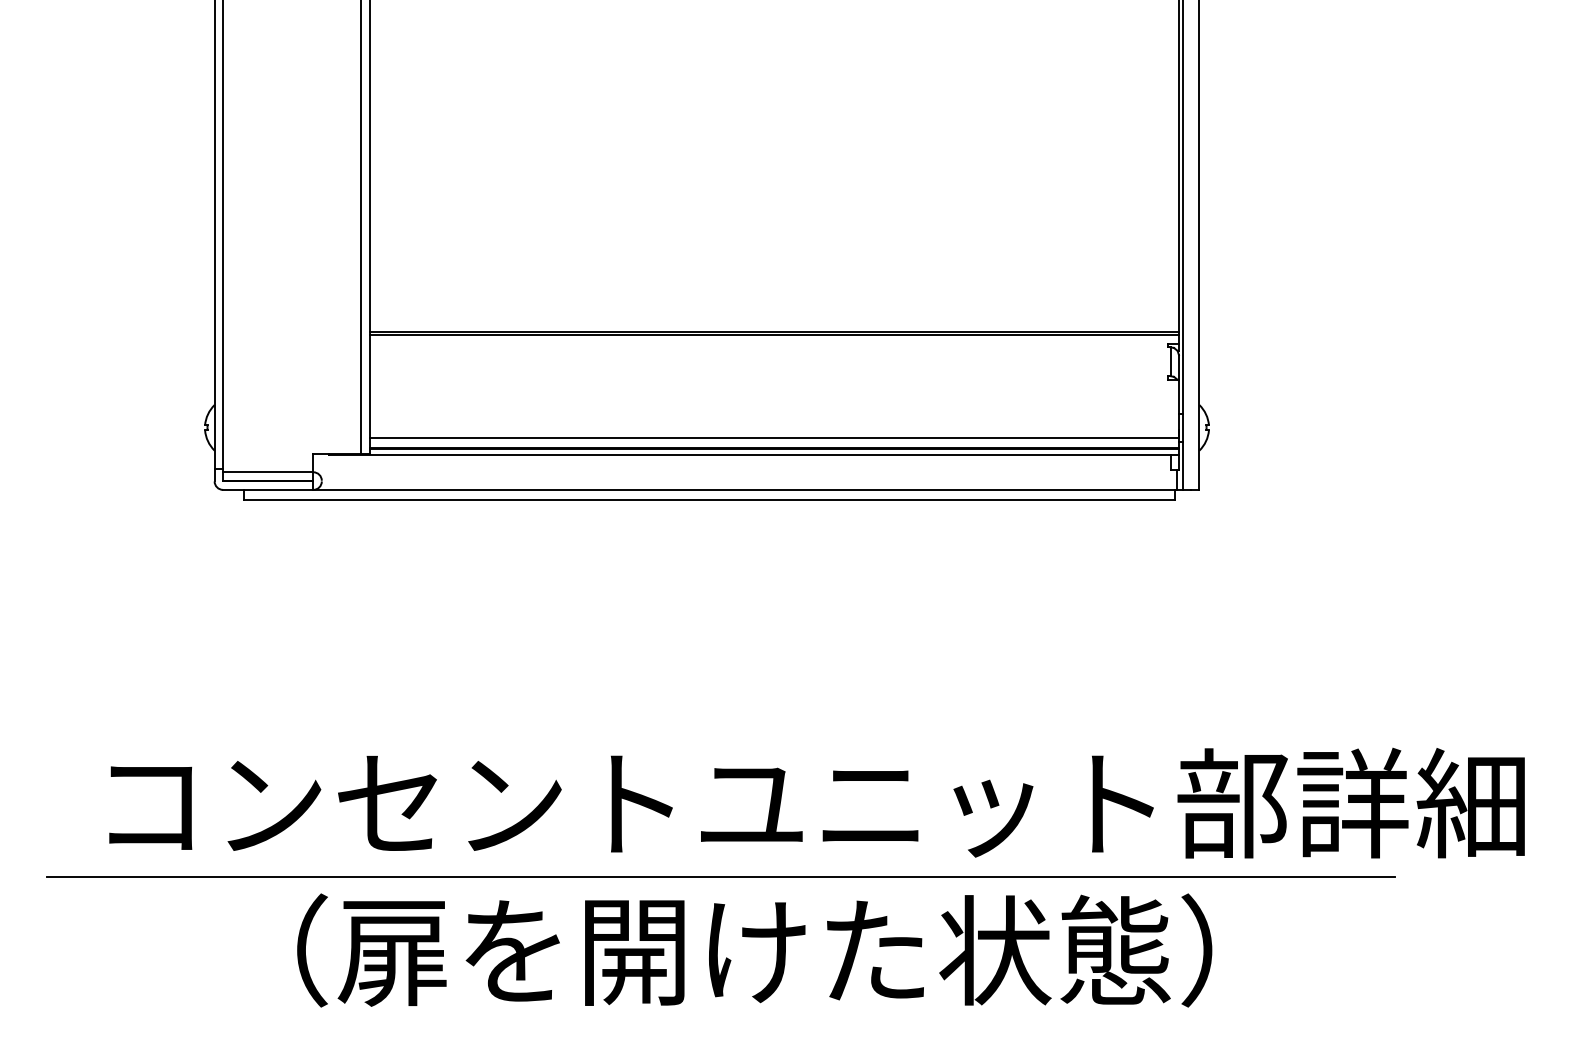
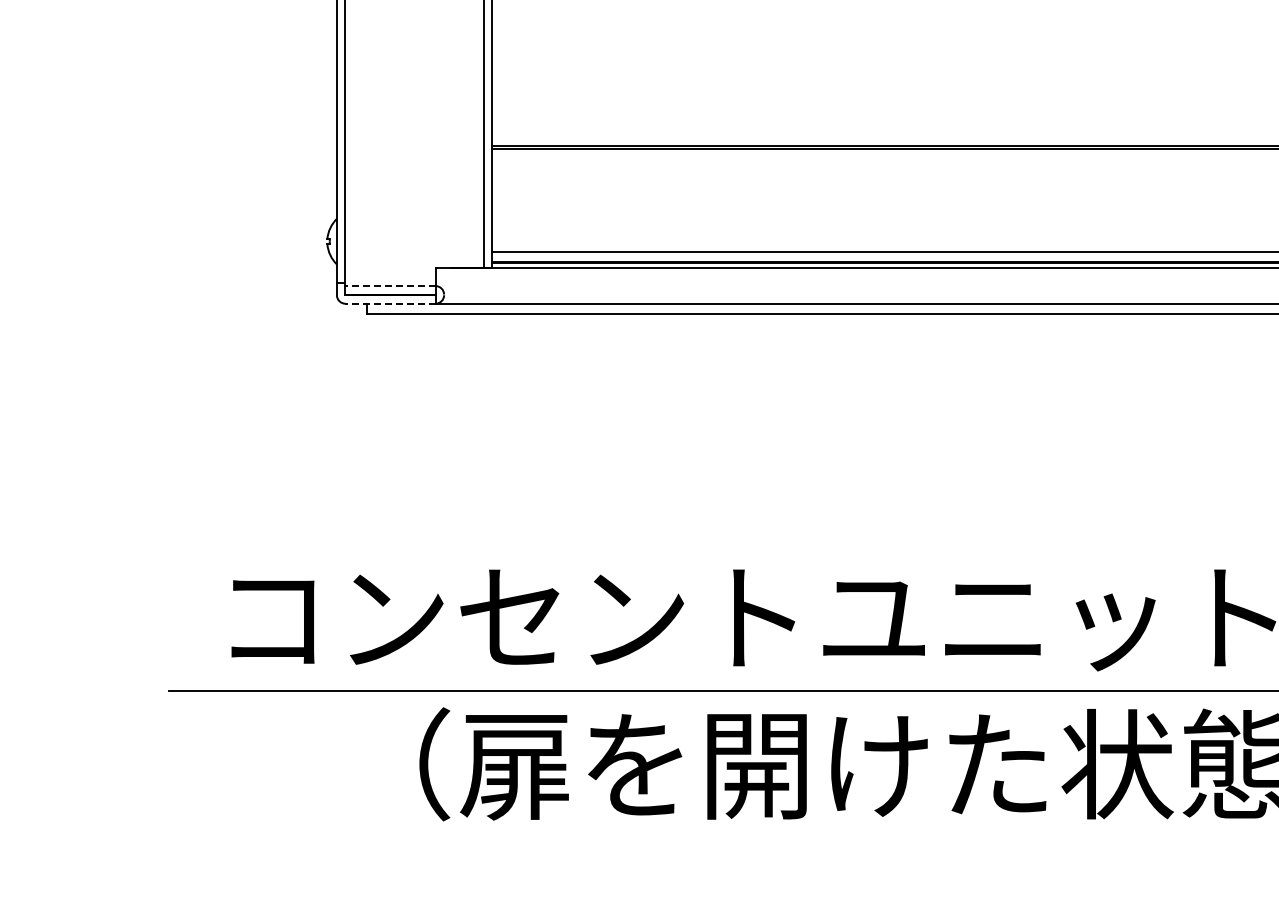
line: (267, 472) -> (389, 286), solid -> dashed
line: (267, 489) -> (389, 303), solid -> dashed

